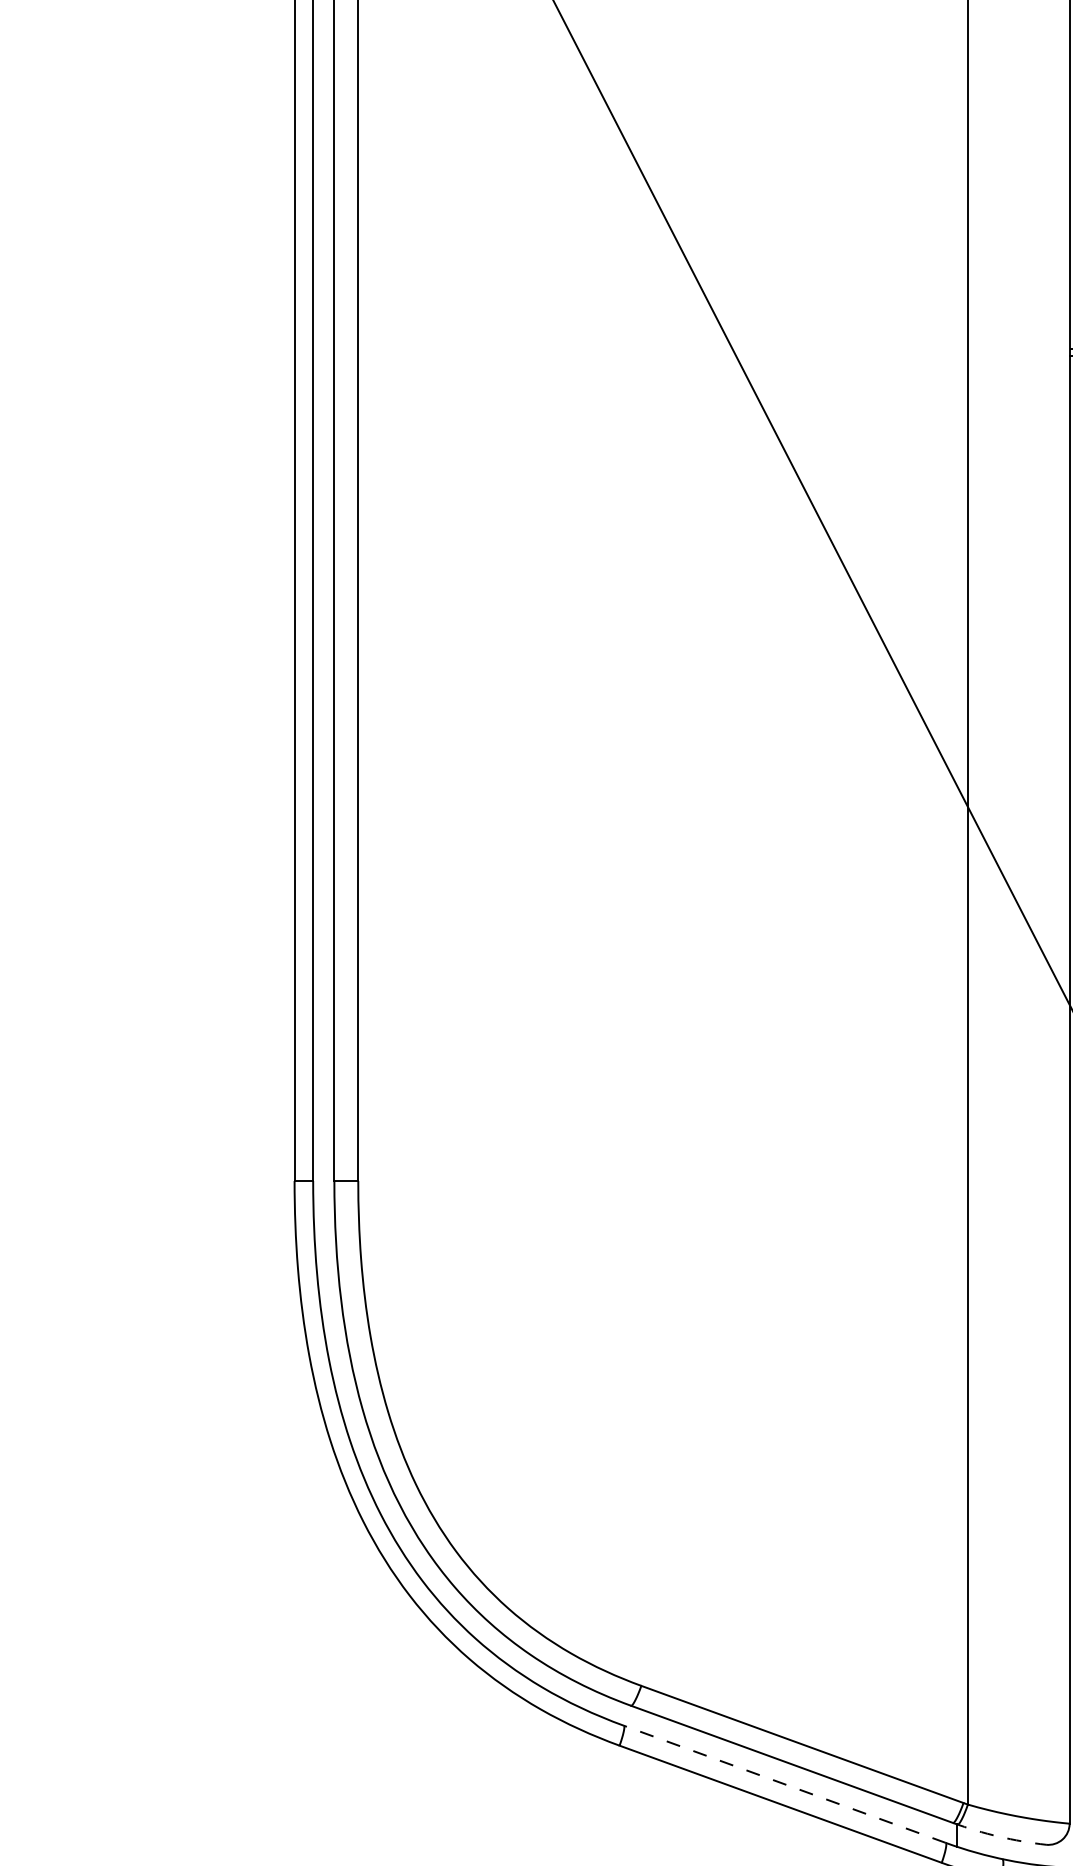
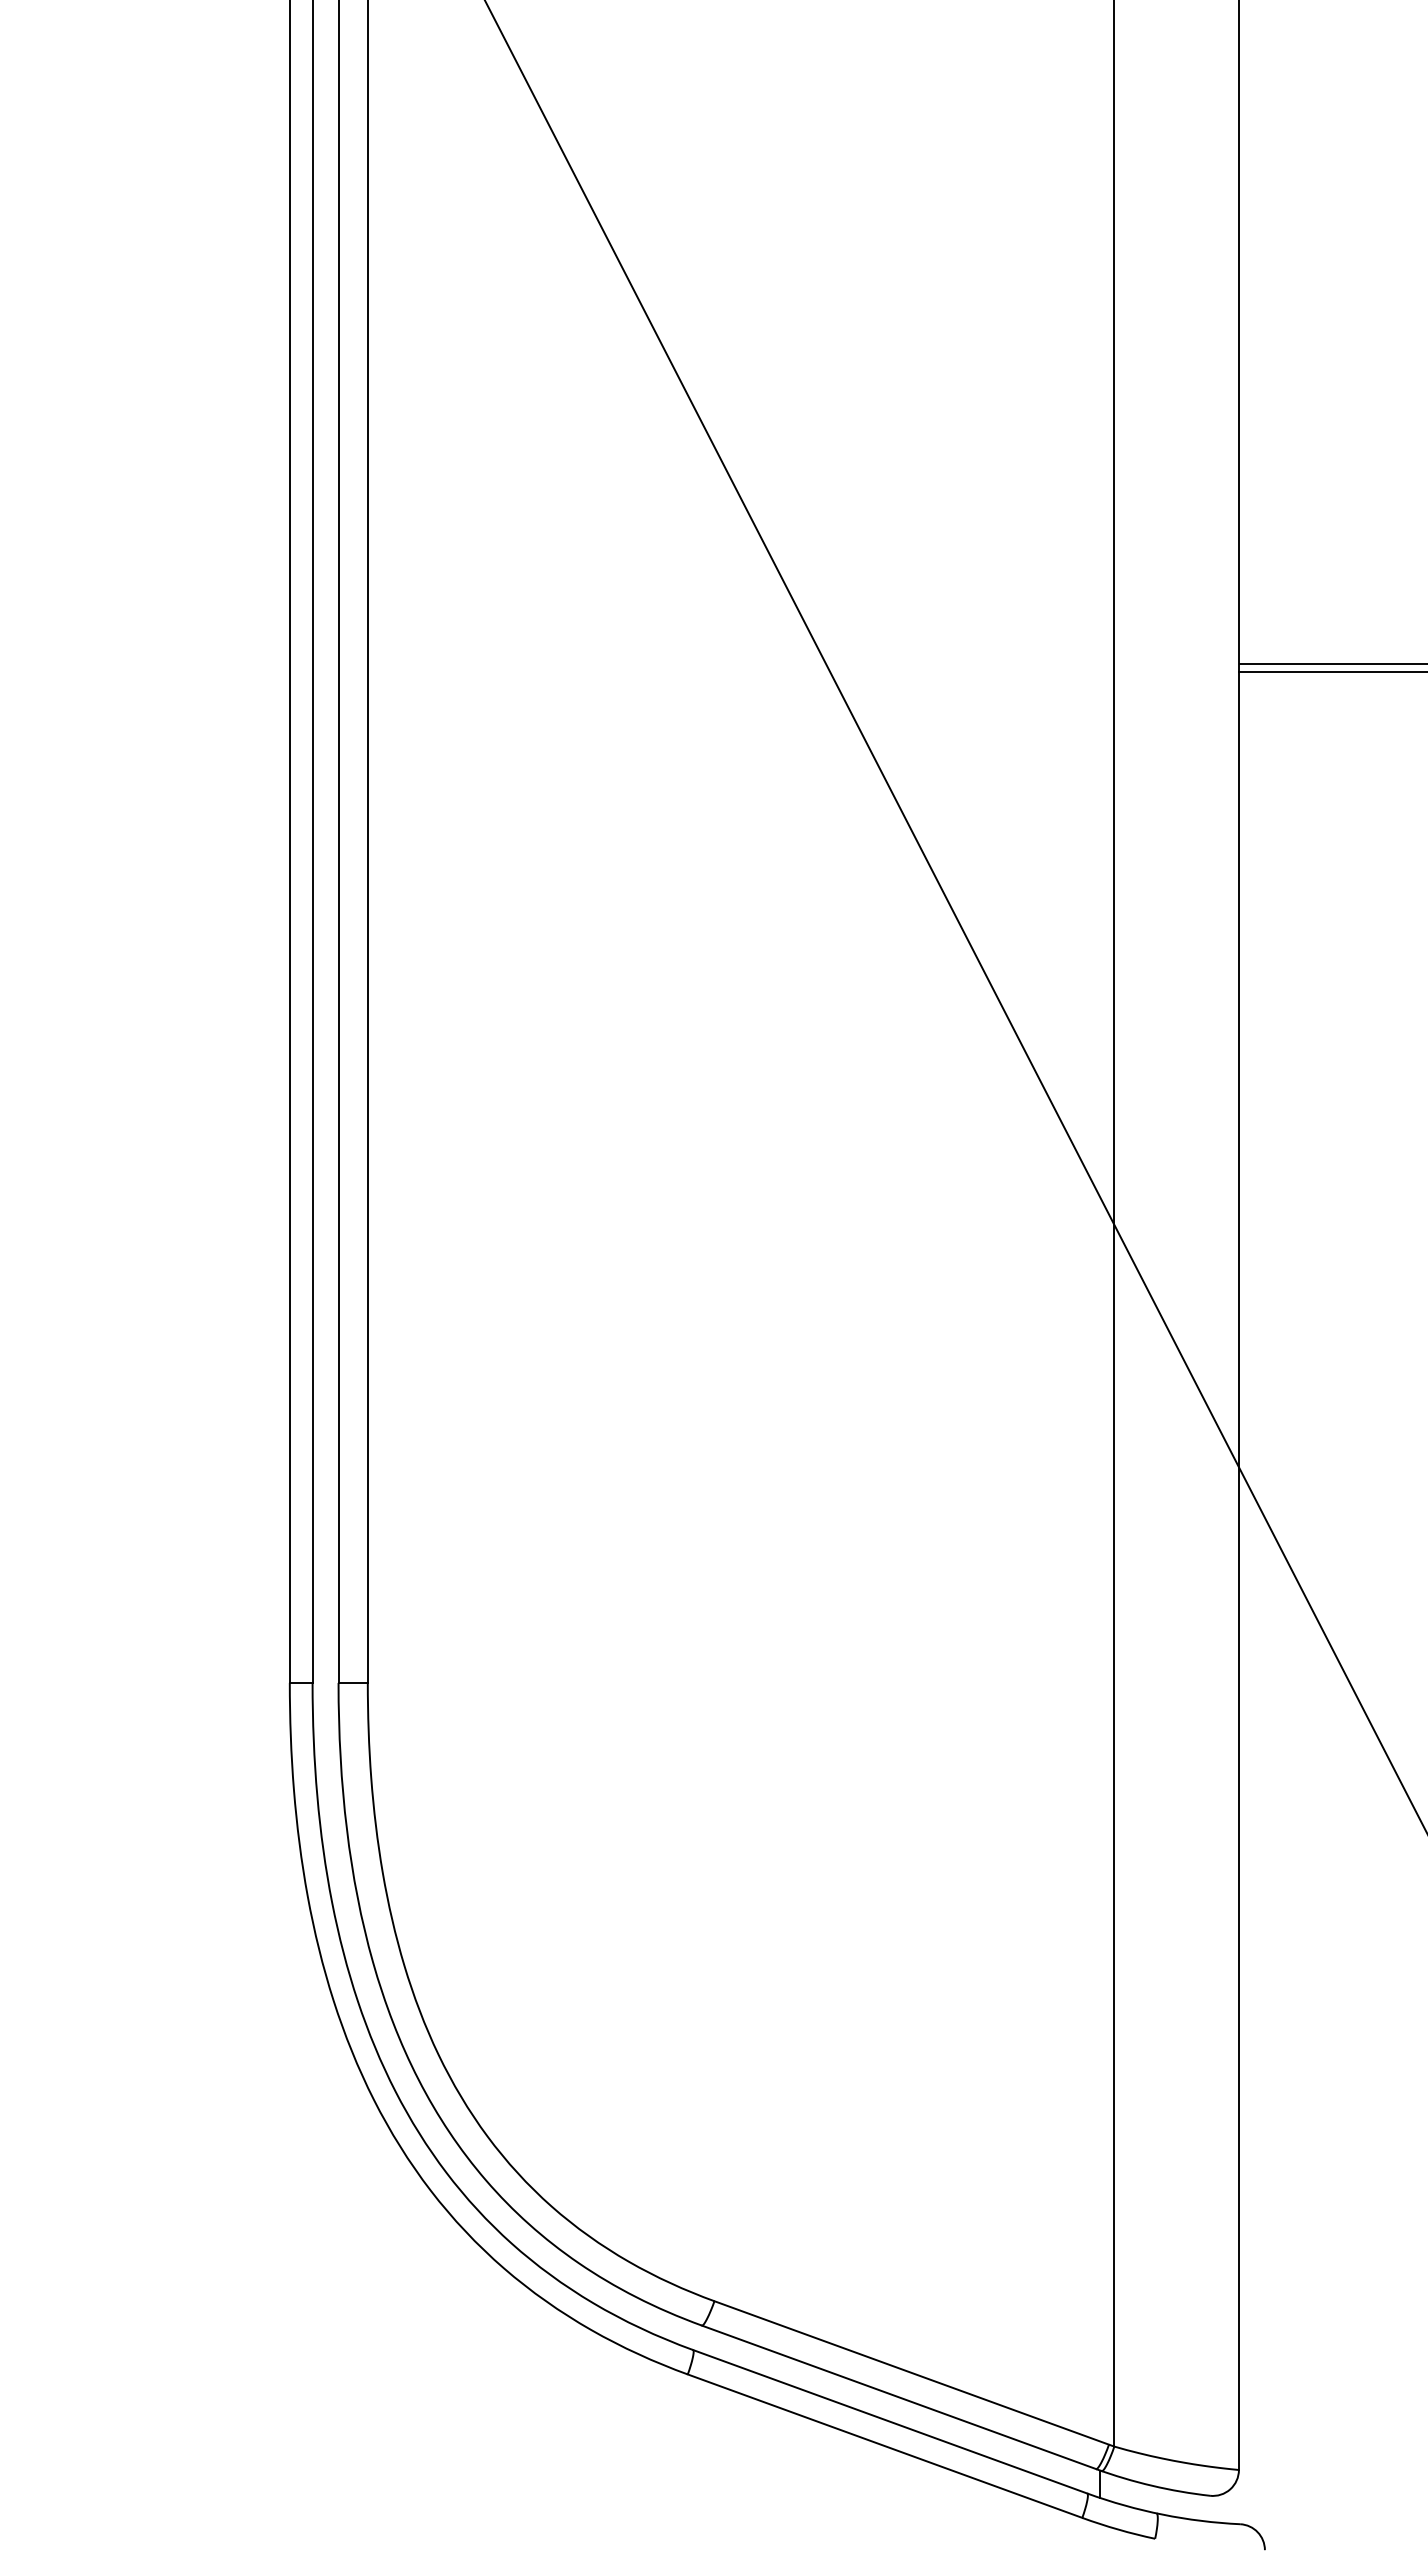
line: (785, 1784) -> (890, 2421), dashed -> solid
arc: (999, 1836) -> (1152, 2485), dashed -> solid

